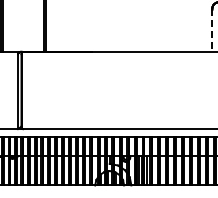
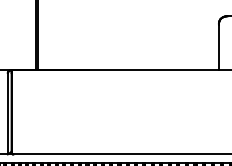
line: (212, 31) -> (219, 48), dashed -> solid

